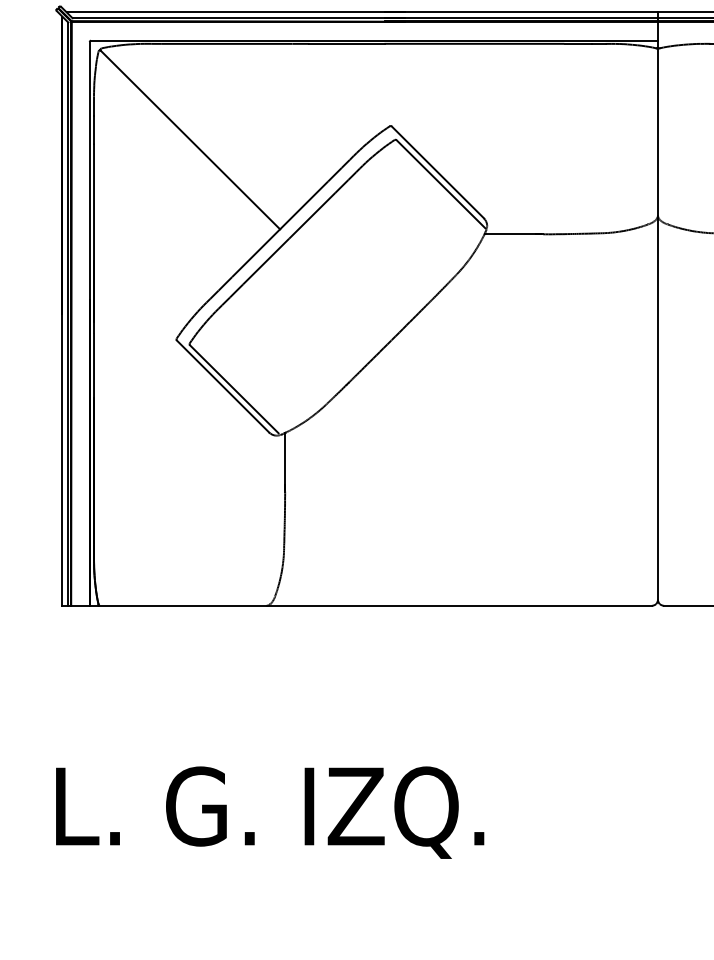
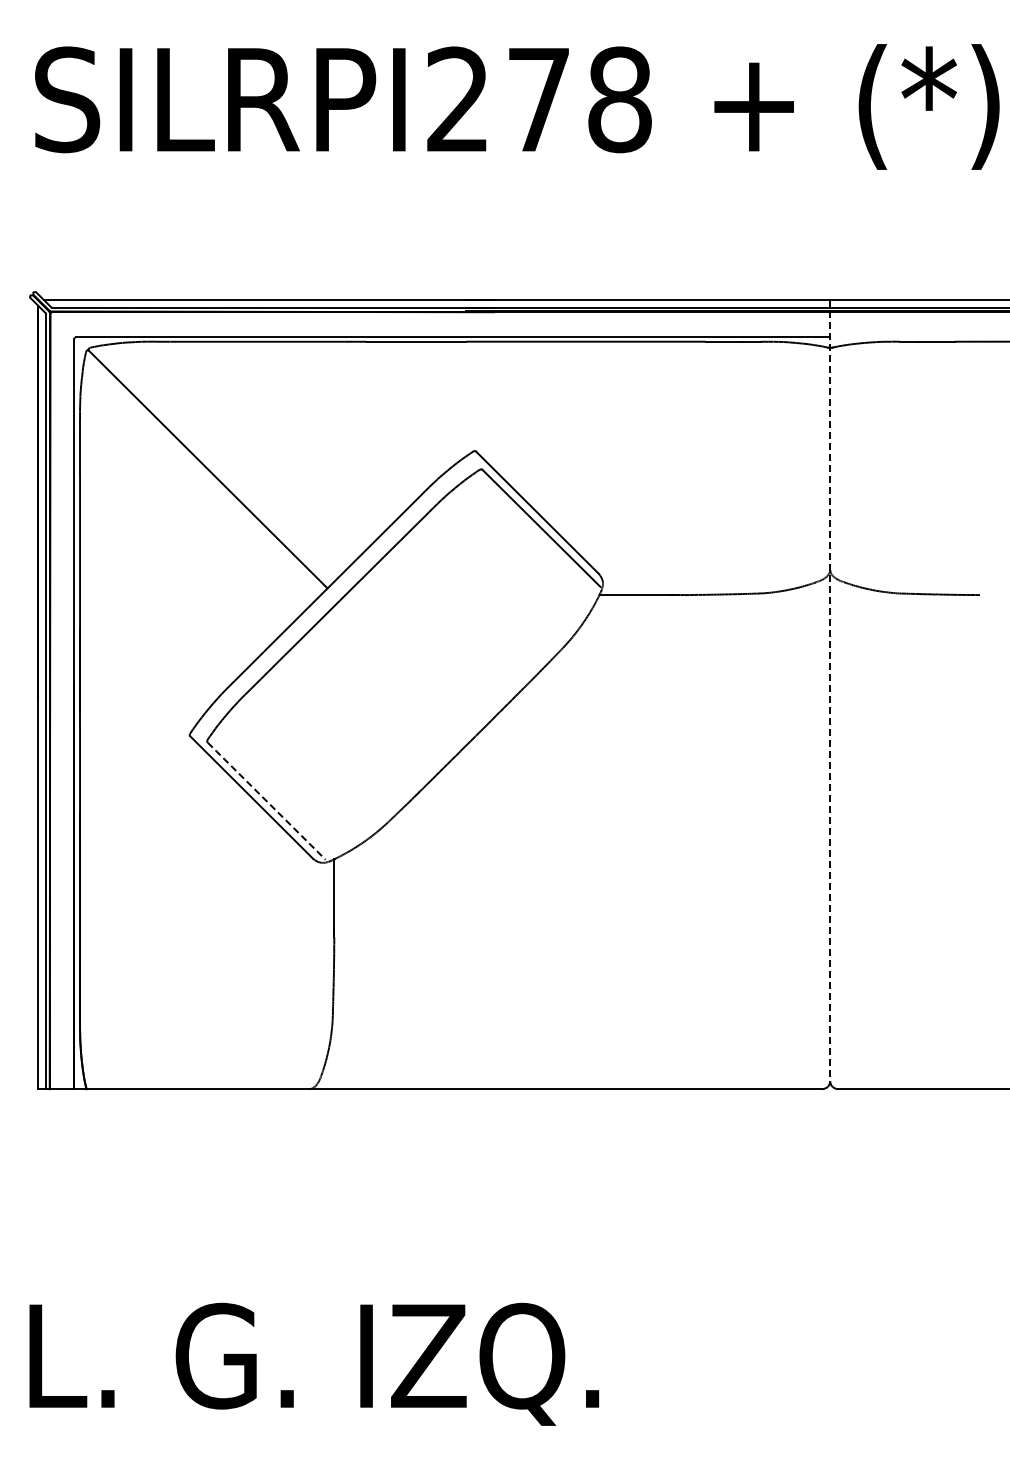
line: (658, 306) -> (830, 690), solid -> dashed
line: (234, 389) -> (267, 801), solid -> dashed

